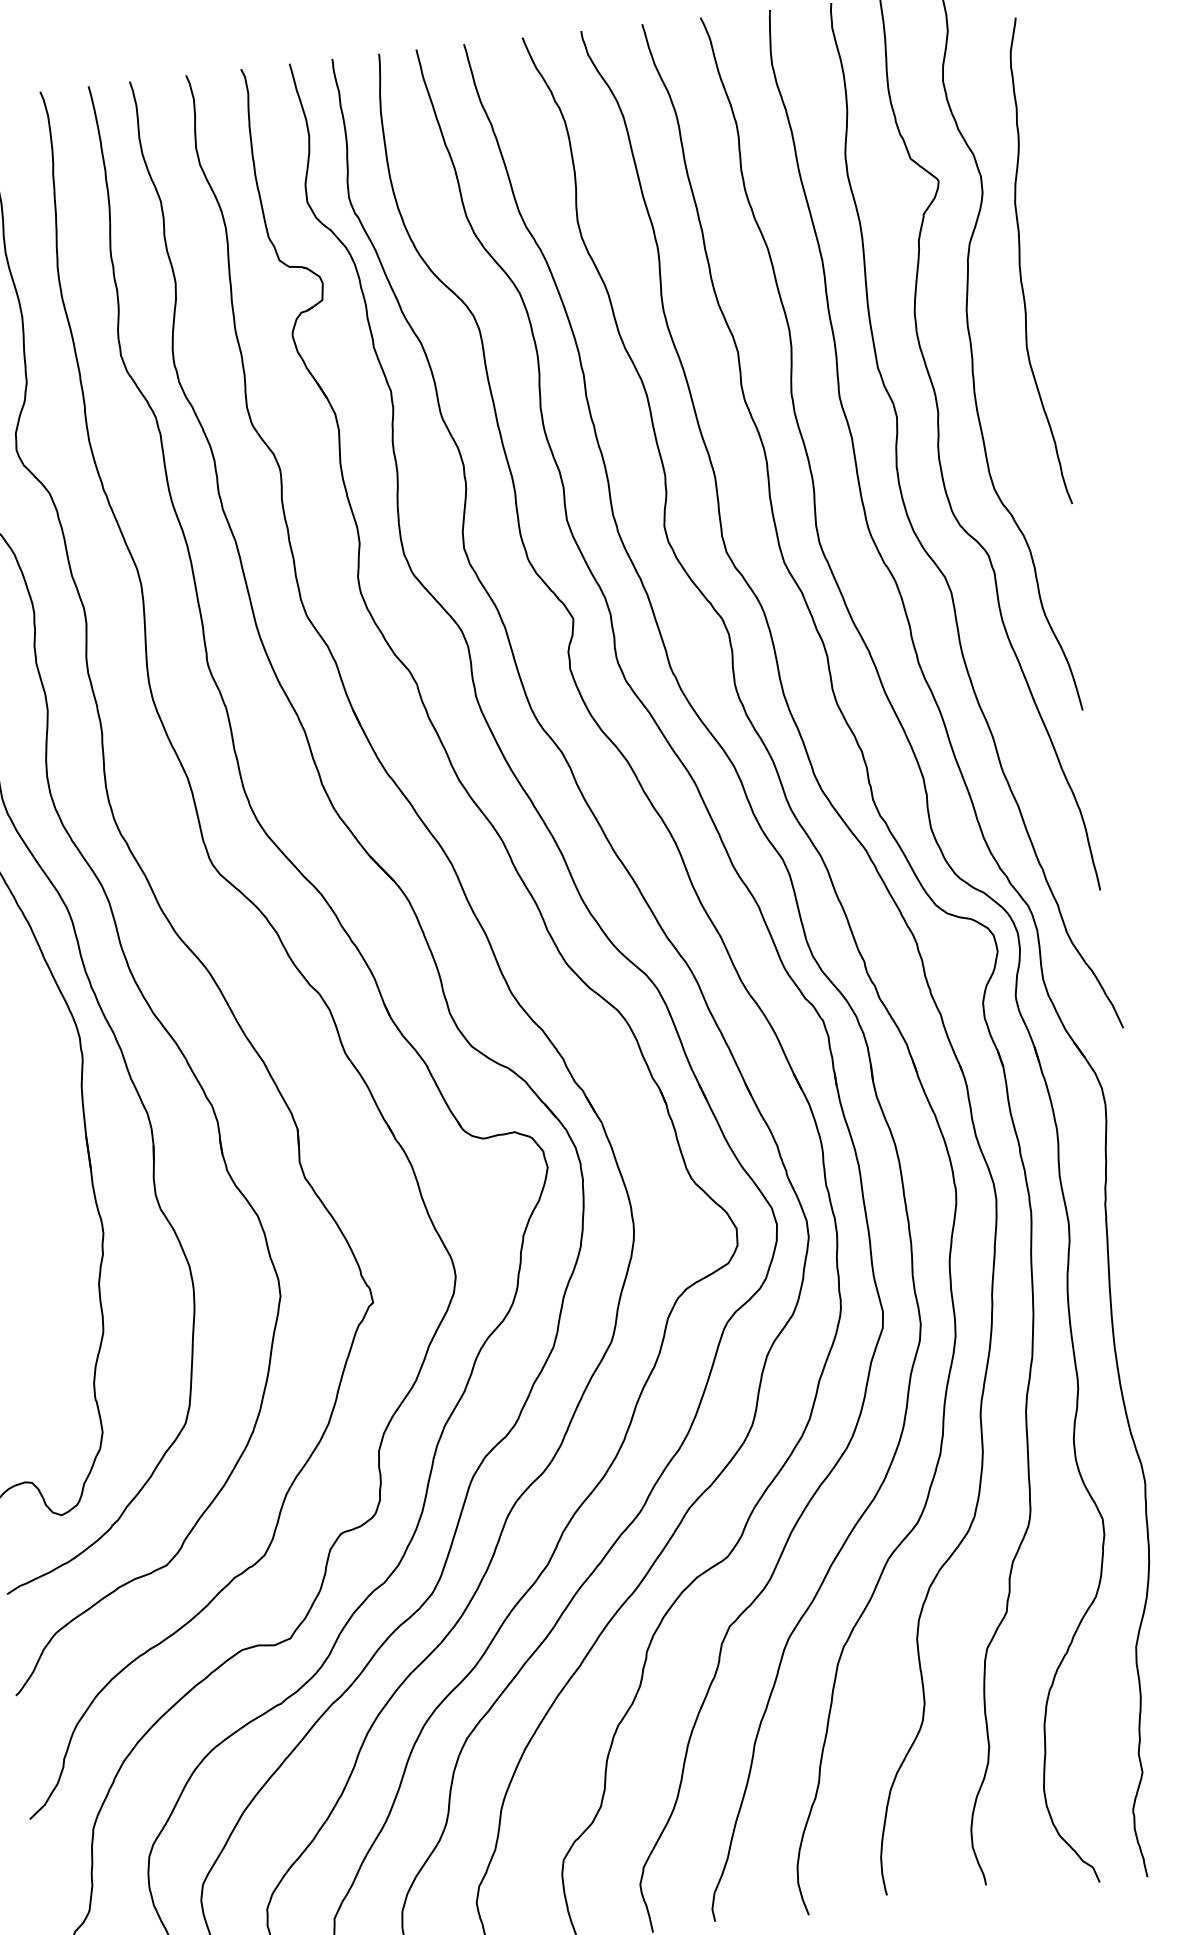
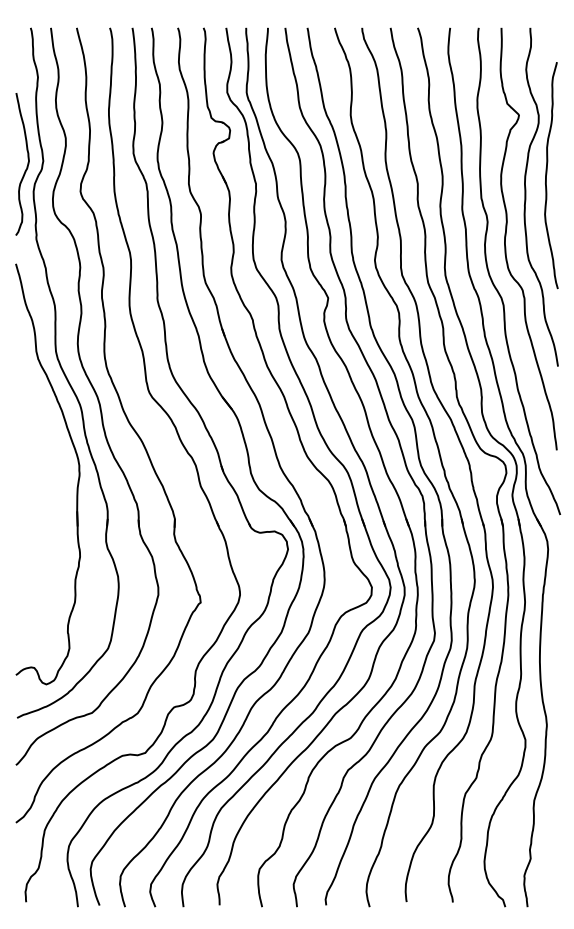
curve: (1022, 260) -> (547, 174), moved

